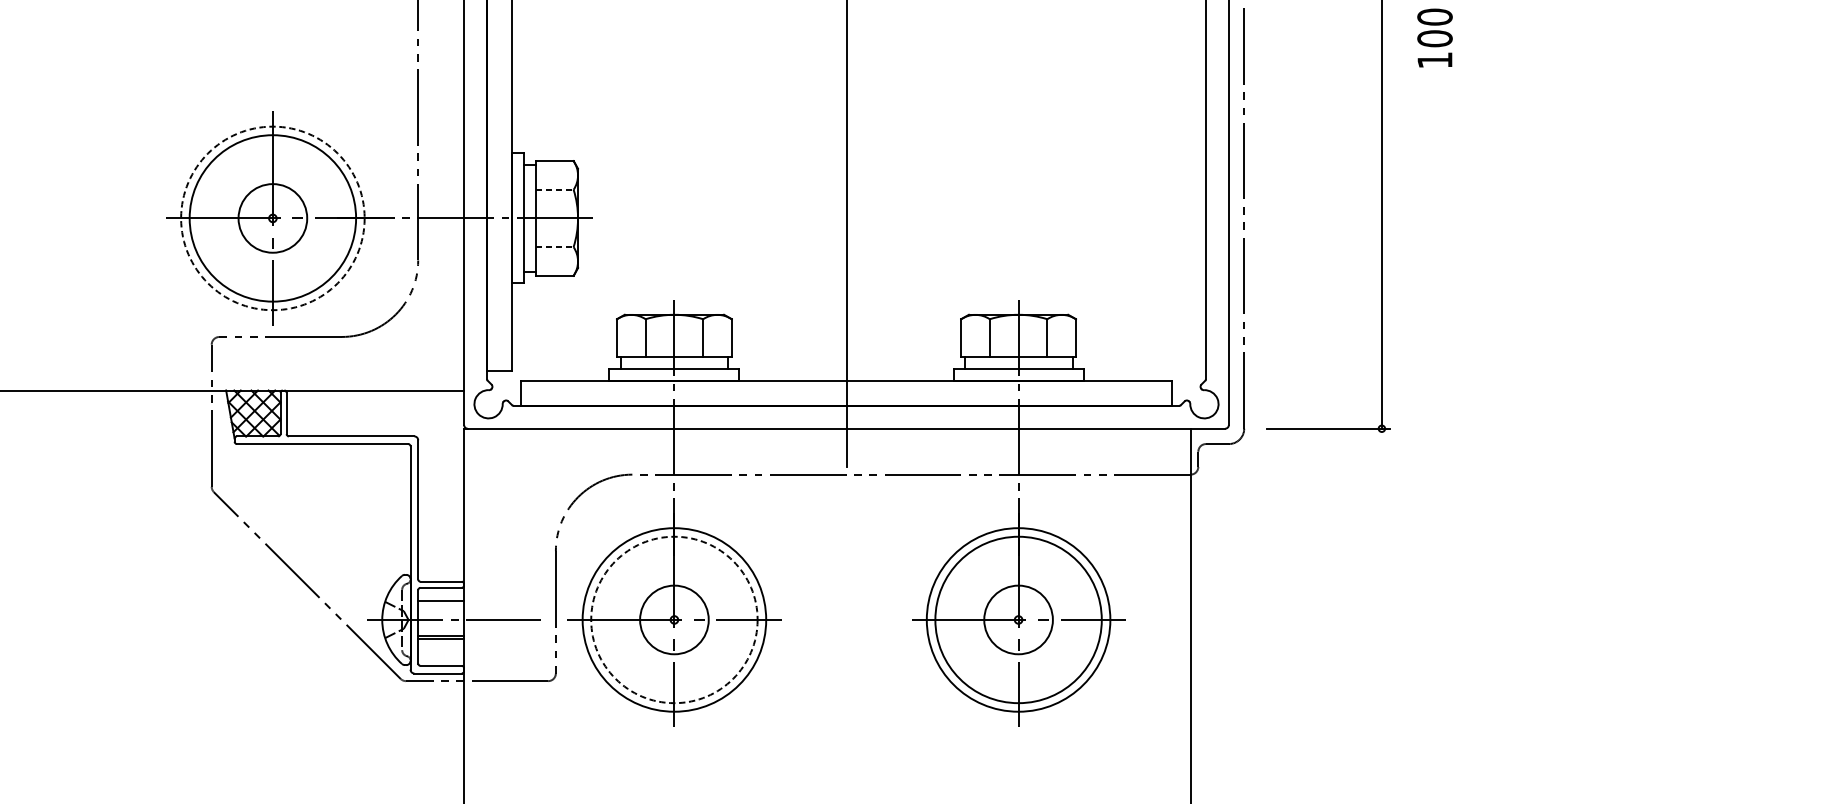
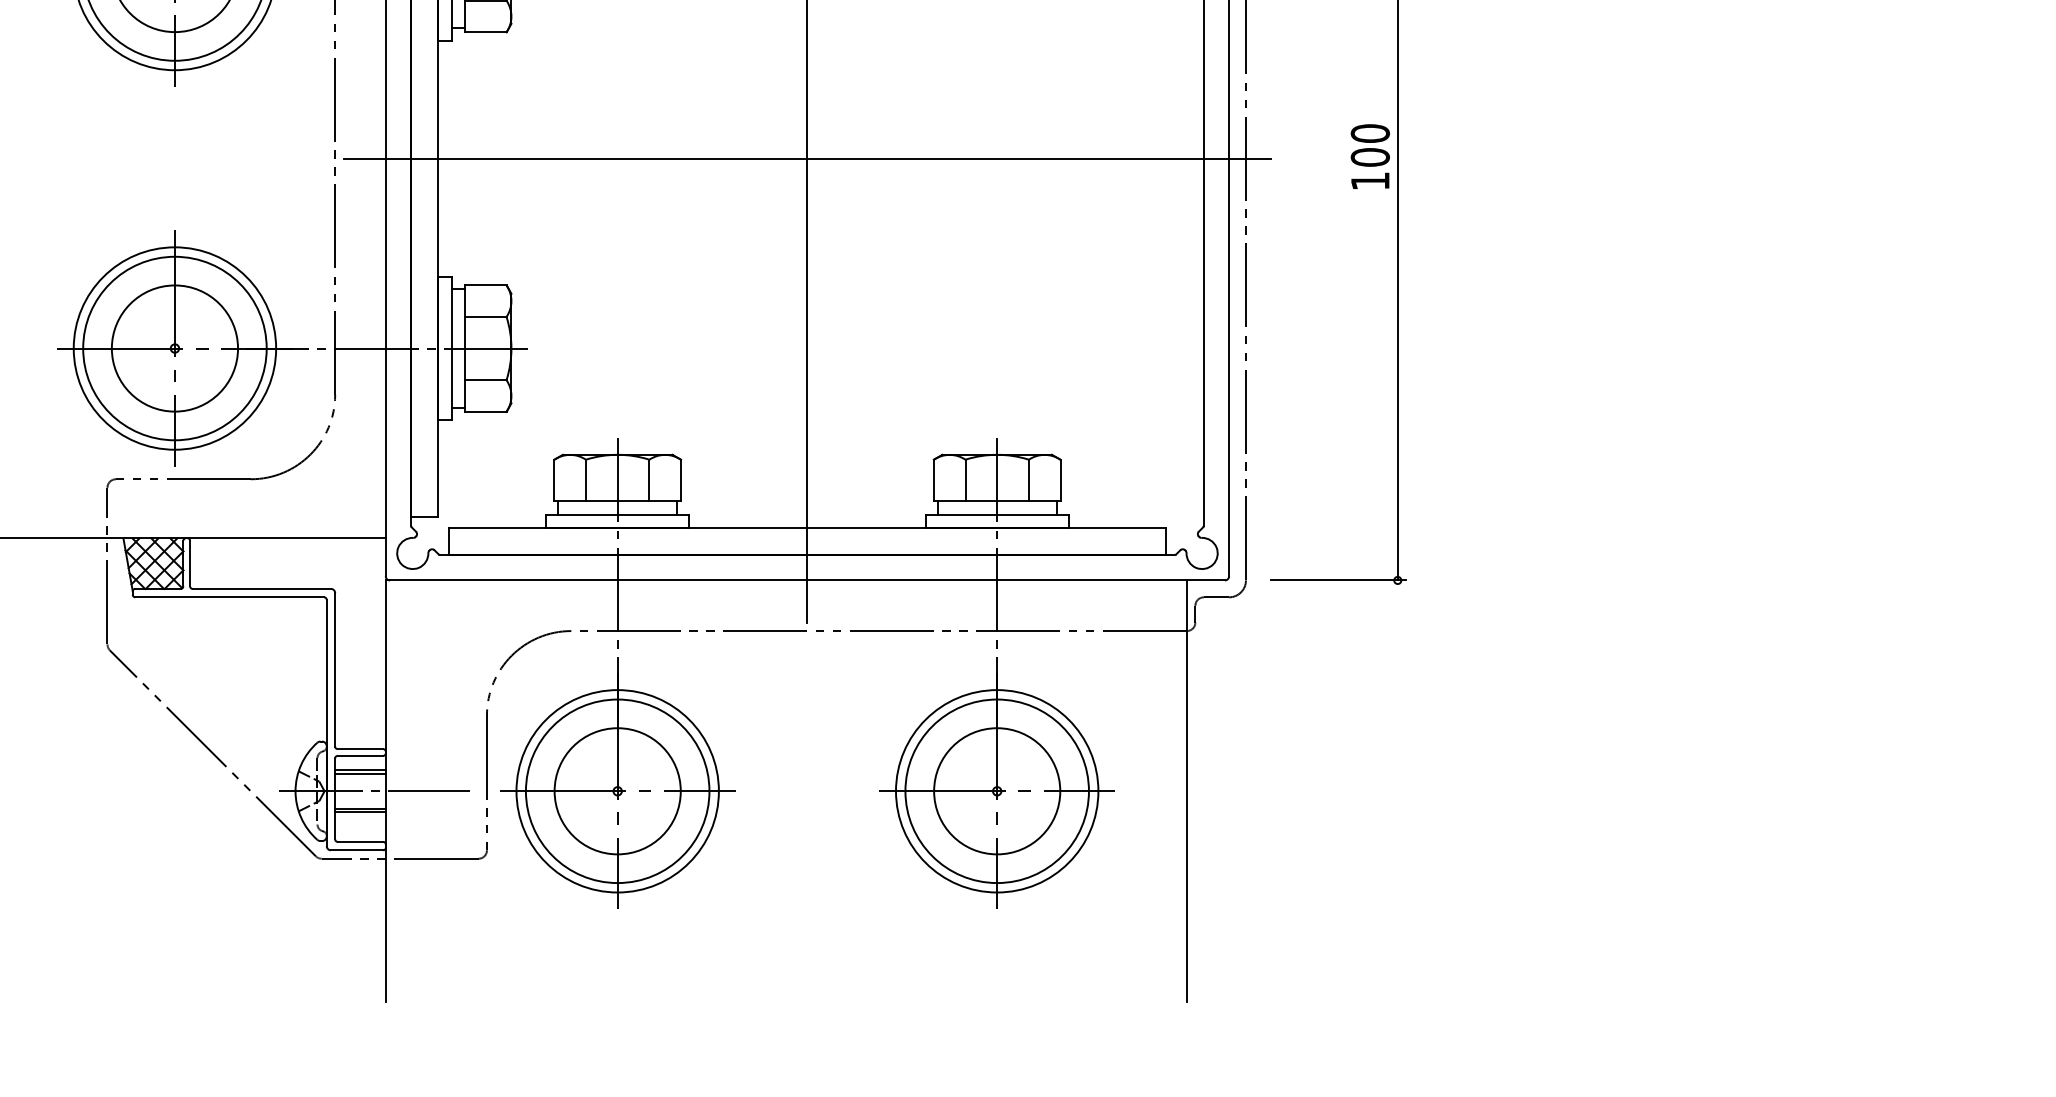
text: (1434, 37) -> (1369, 156), moved
line: (846, 46) -> (807, 158), added
line: (554, 189) -> (485, 316), dashed -> solid
circle: (272, 218) -> (174, 348), dashed -> solid
circle: (272, 218) -> (174, 348), size x1.67
line: (554, 247) -> (485, 380), dashed -> solid
line: (441, 603) -> (360, 773), added
circle: (674, 620) -> (617, 791), dashed -> solid
circle: (674, 620) -> (617, 791), size x1.67
circle: (1018, 620) -> (997, 791), size x1.67

